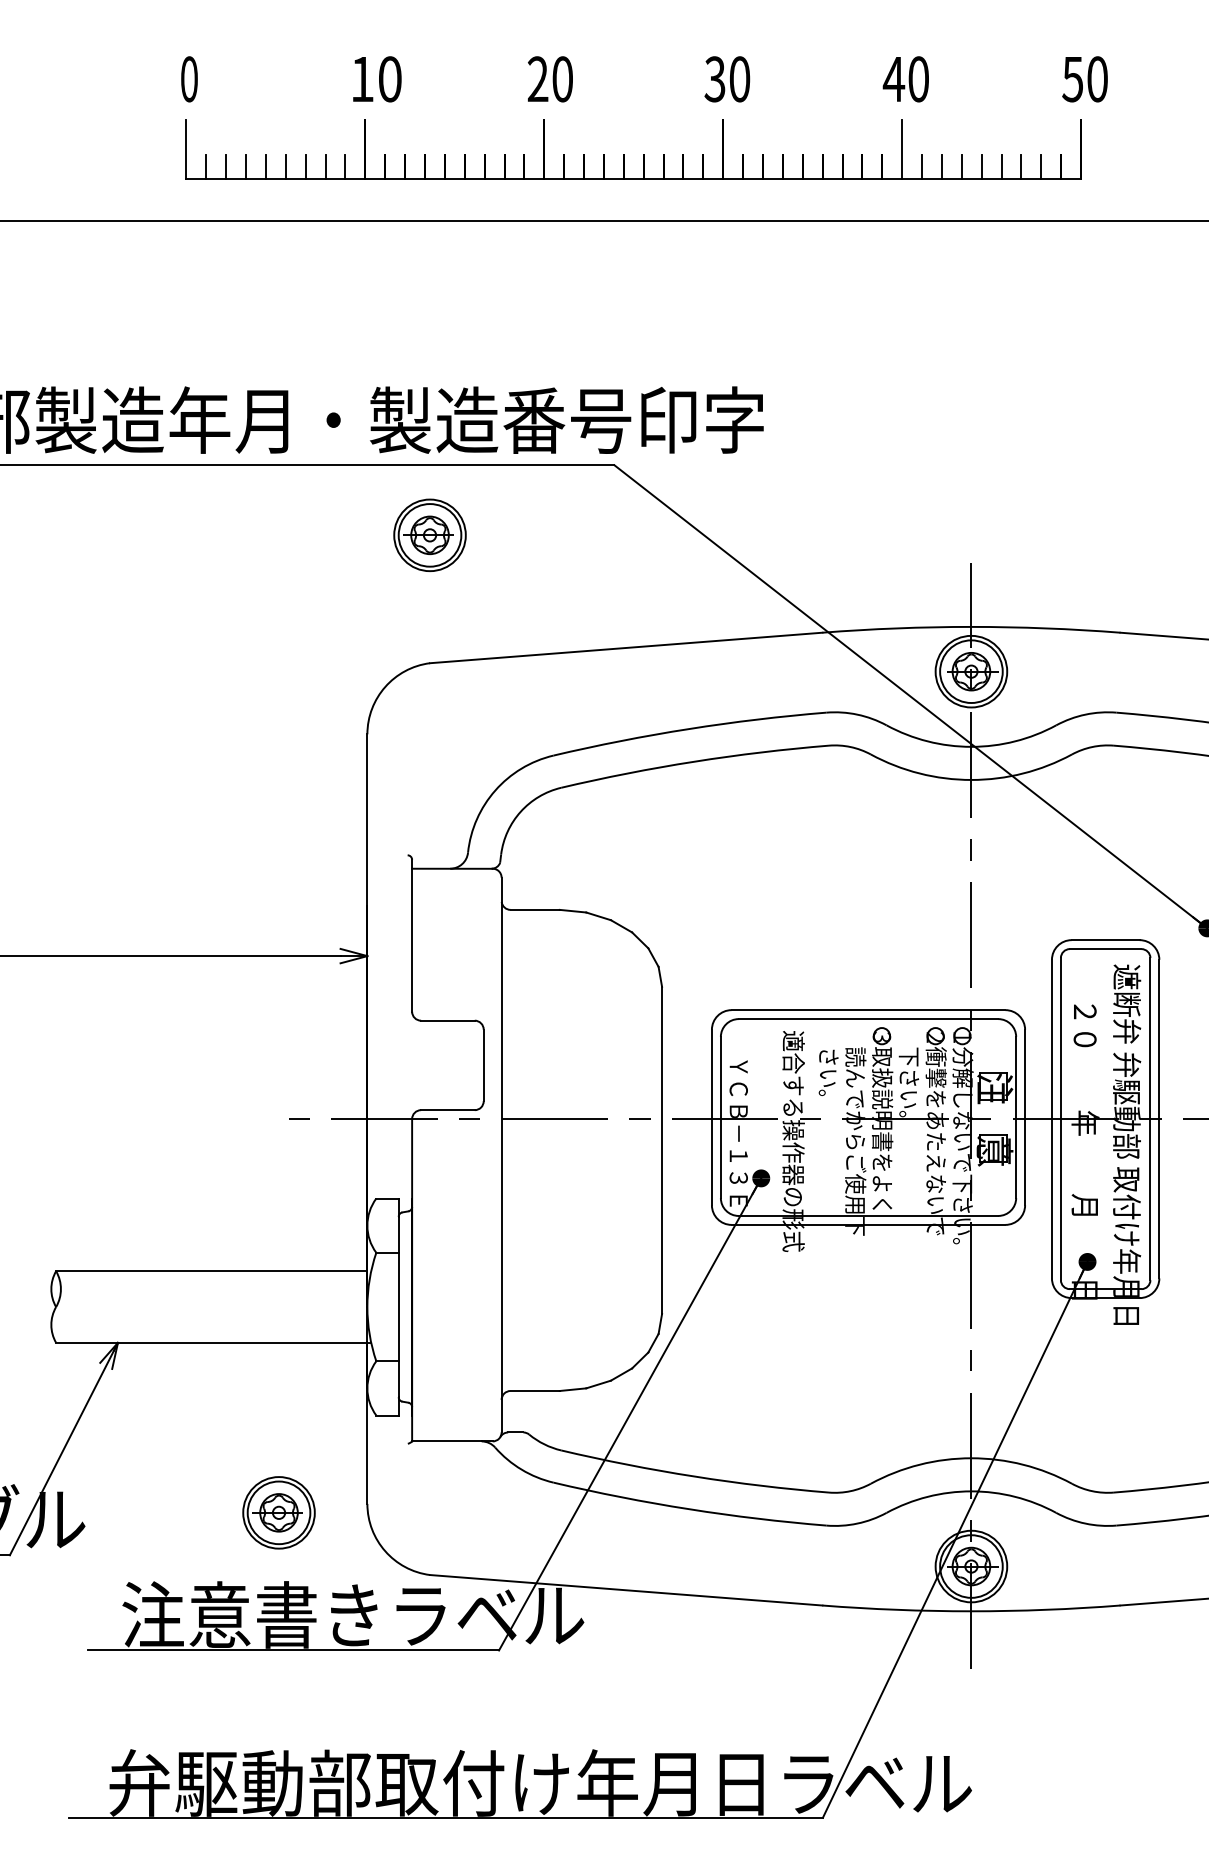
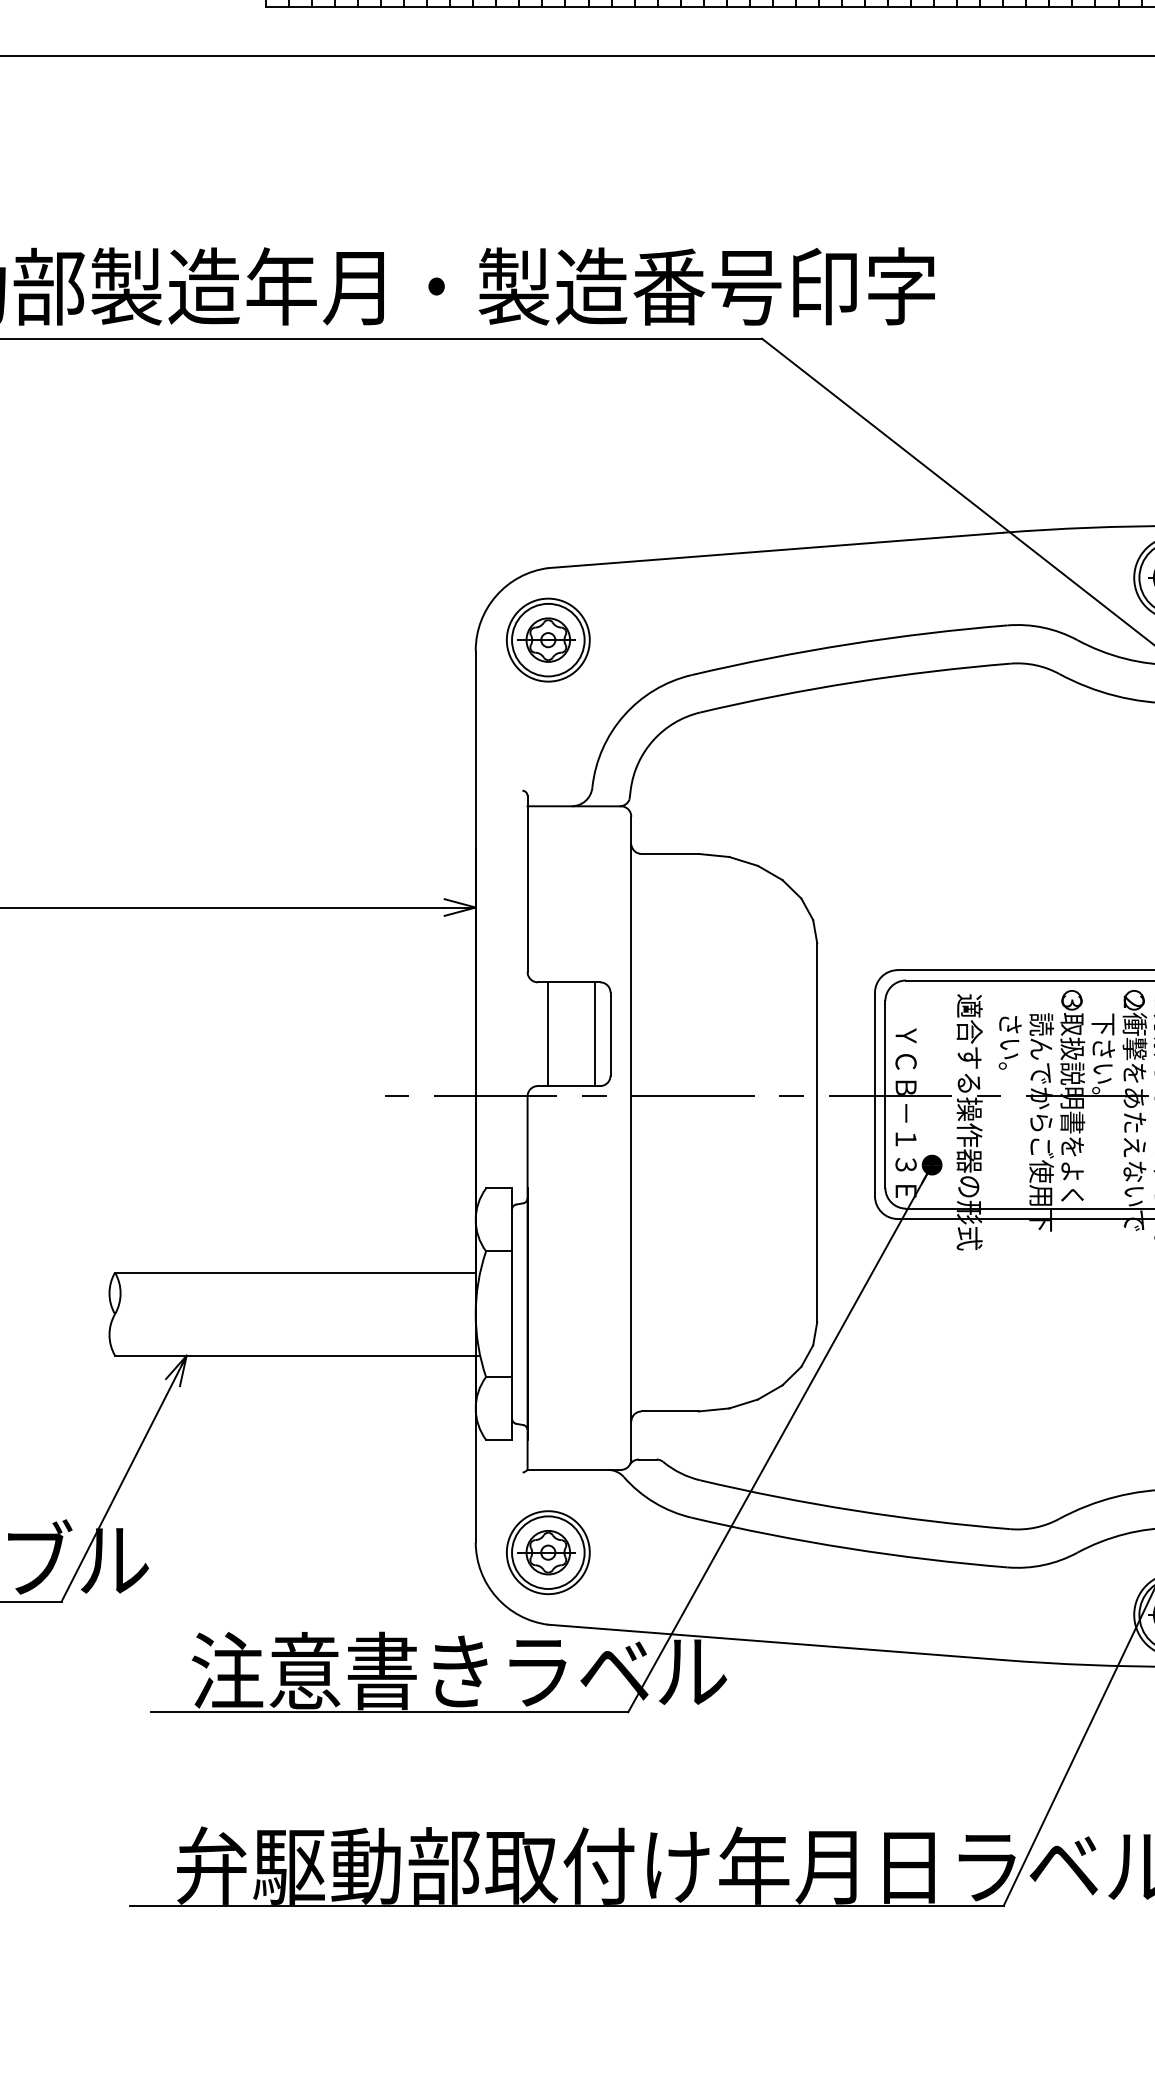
part: (429, 534) -> (547, 639), moved
line: (430, 1065) -> (548, 1034), added
line: (470, 1065) -> (595, 1034), added
part: (278, 1512) -> (547, 1552), moved

